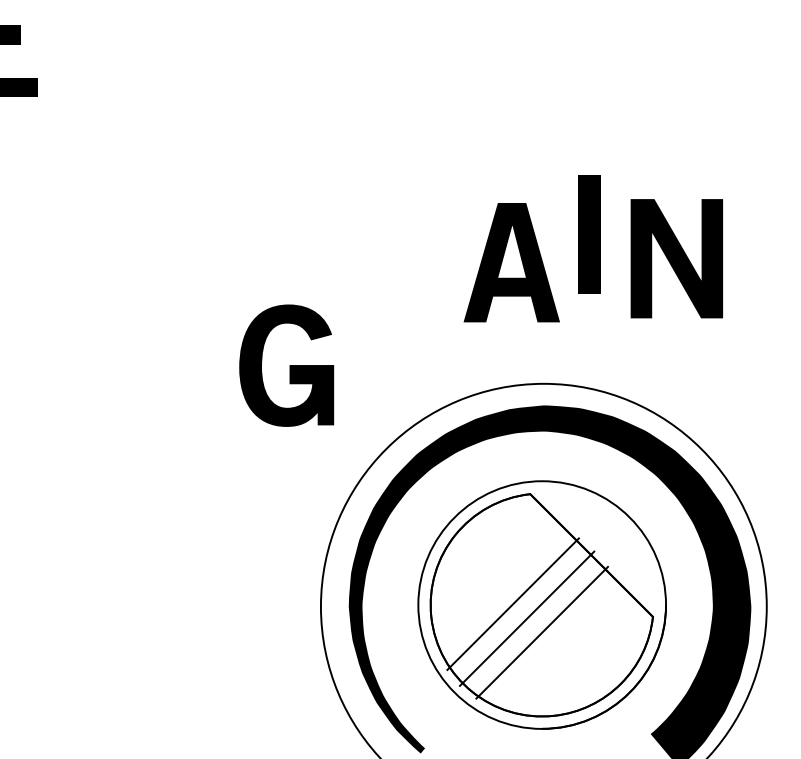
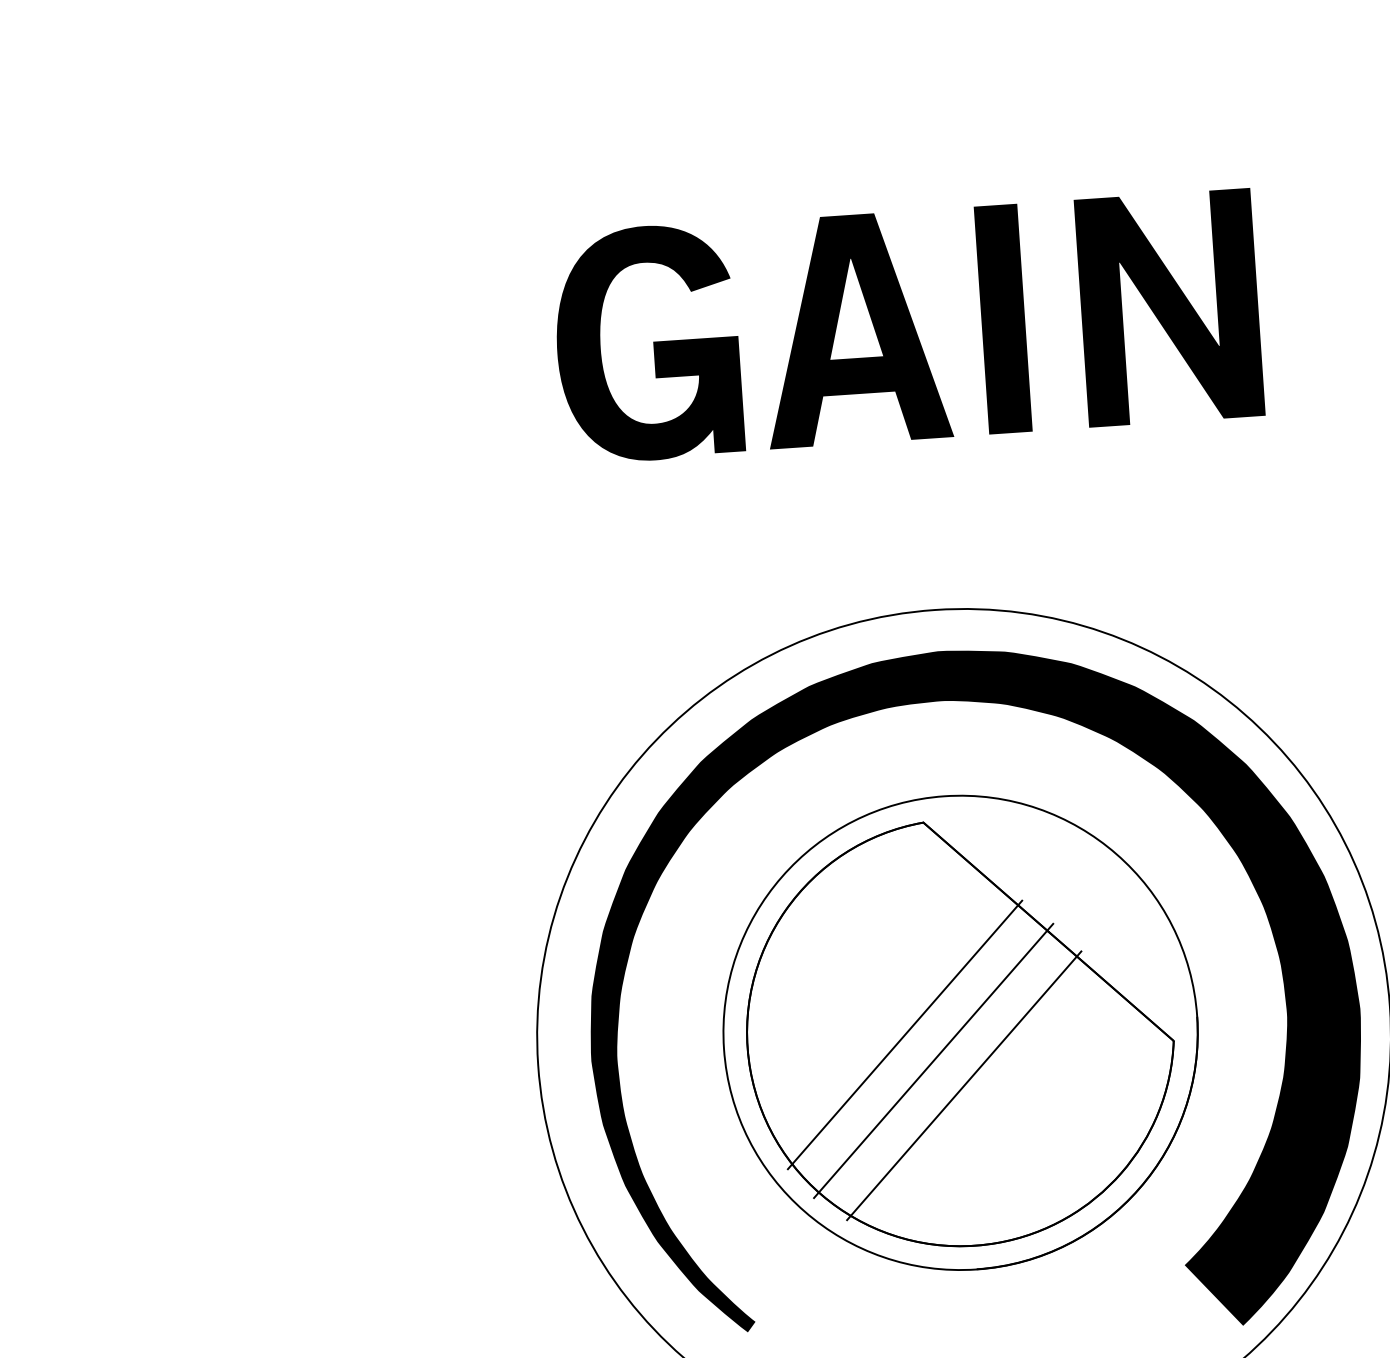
part: (676, 258) -> (1168, 307), moved
part: (511, 262) -> (853, 328), moved
part: (286, 365) -> (647, 342), moved

